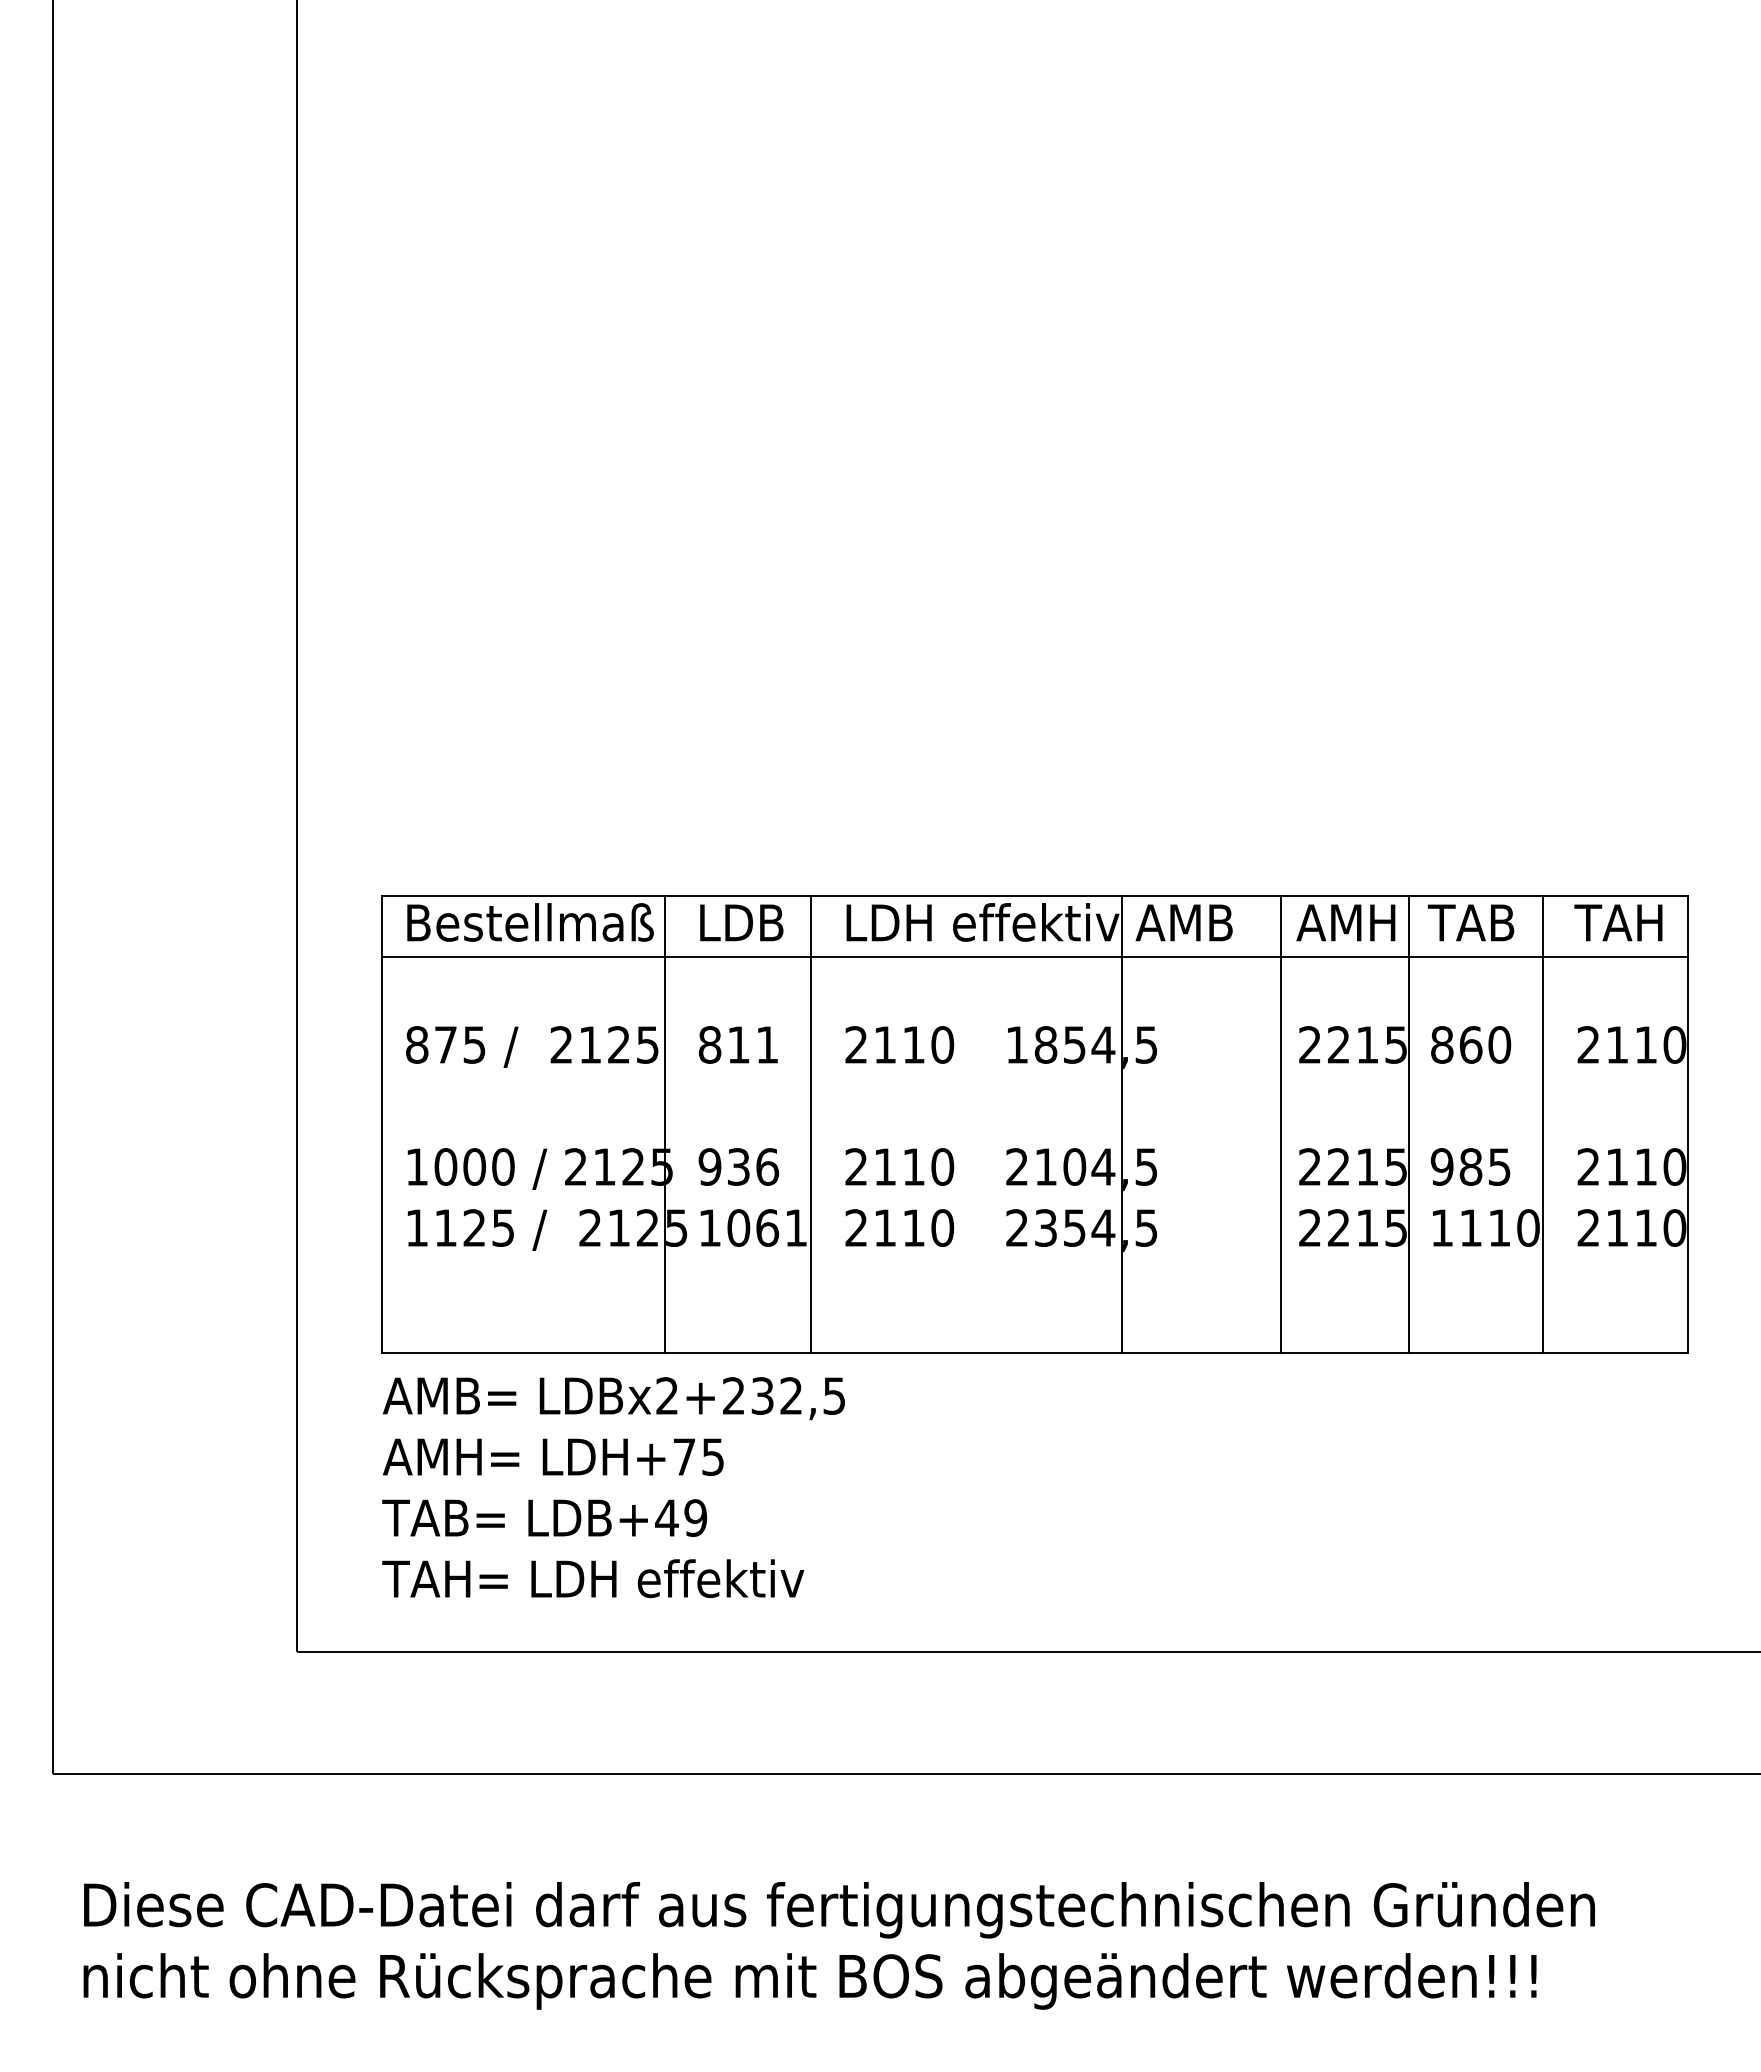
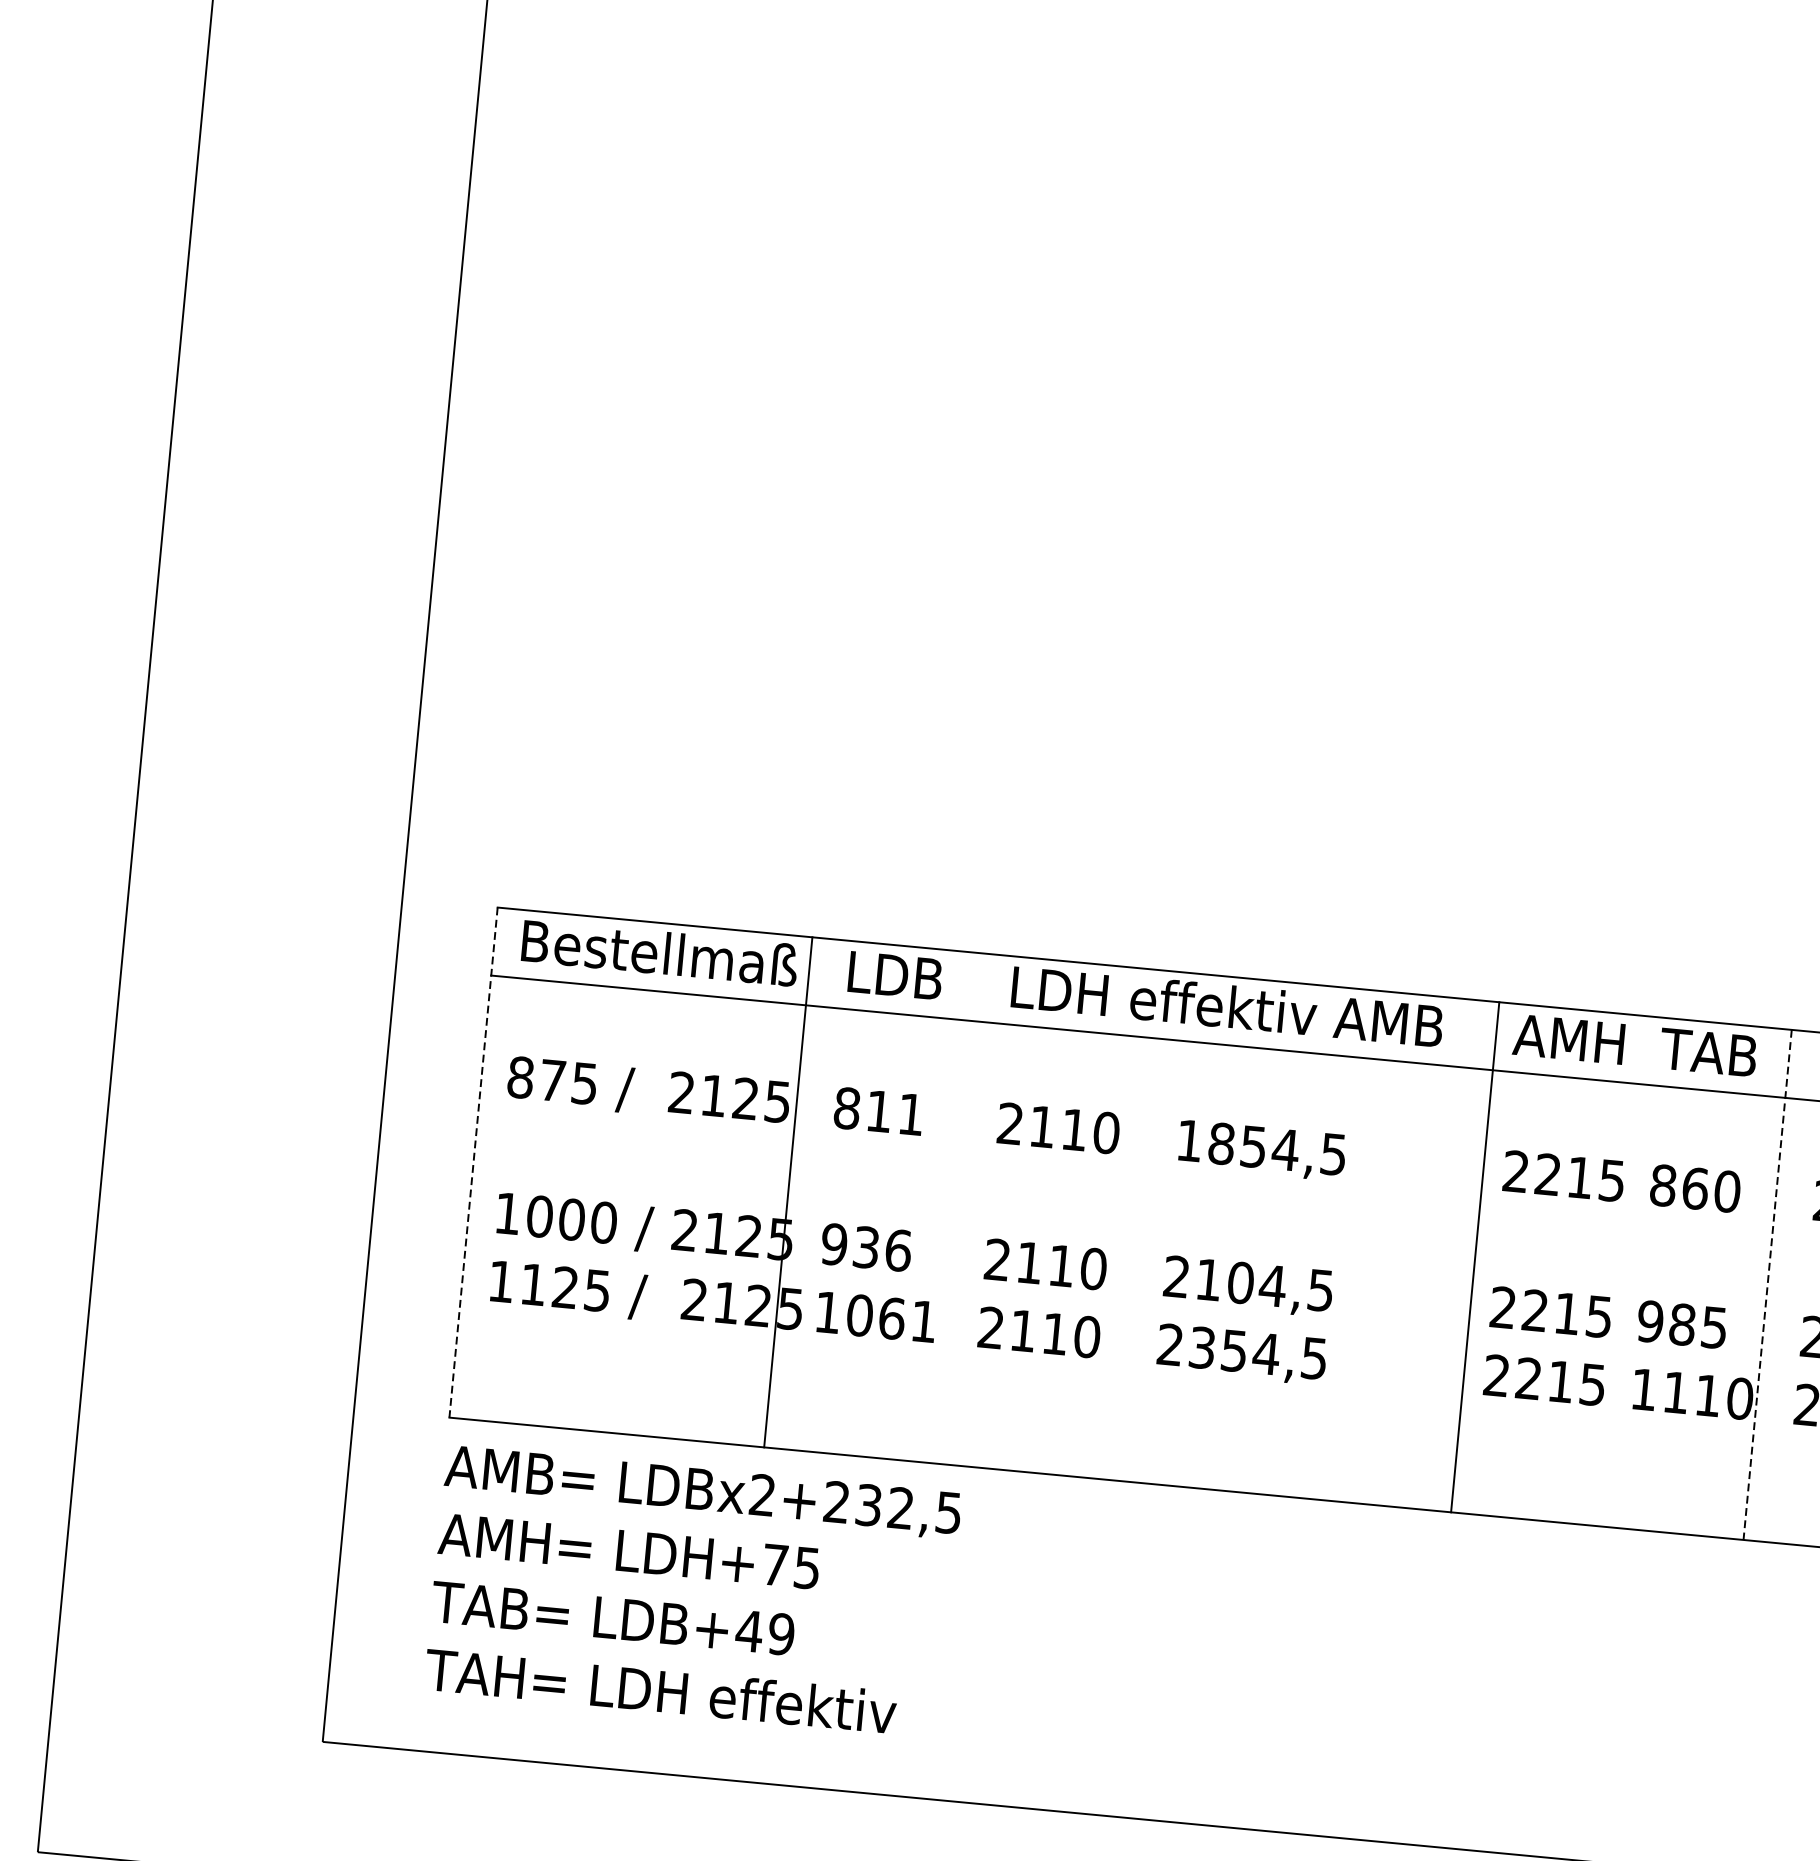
line: (382, 1124) -> (473, 1162), solid -> dashed
line: (811, 1124) -> (951, 1207), removed
line: (1122, 1124) -> (1298, 1240), removed
line: (1409, 1124) -> (1618, 1270), removed
line: (1543, 1124) -> (1767, 1284), solid -> dashed

